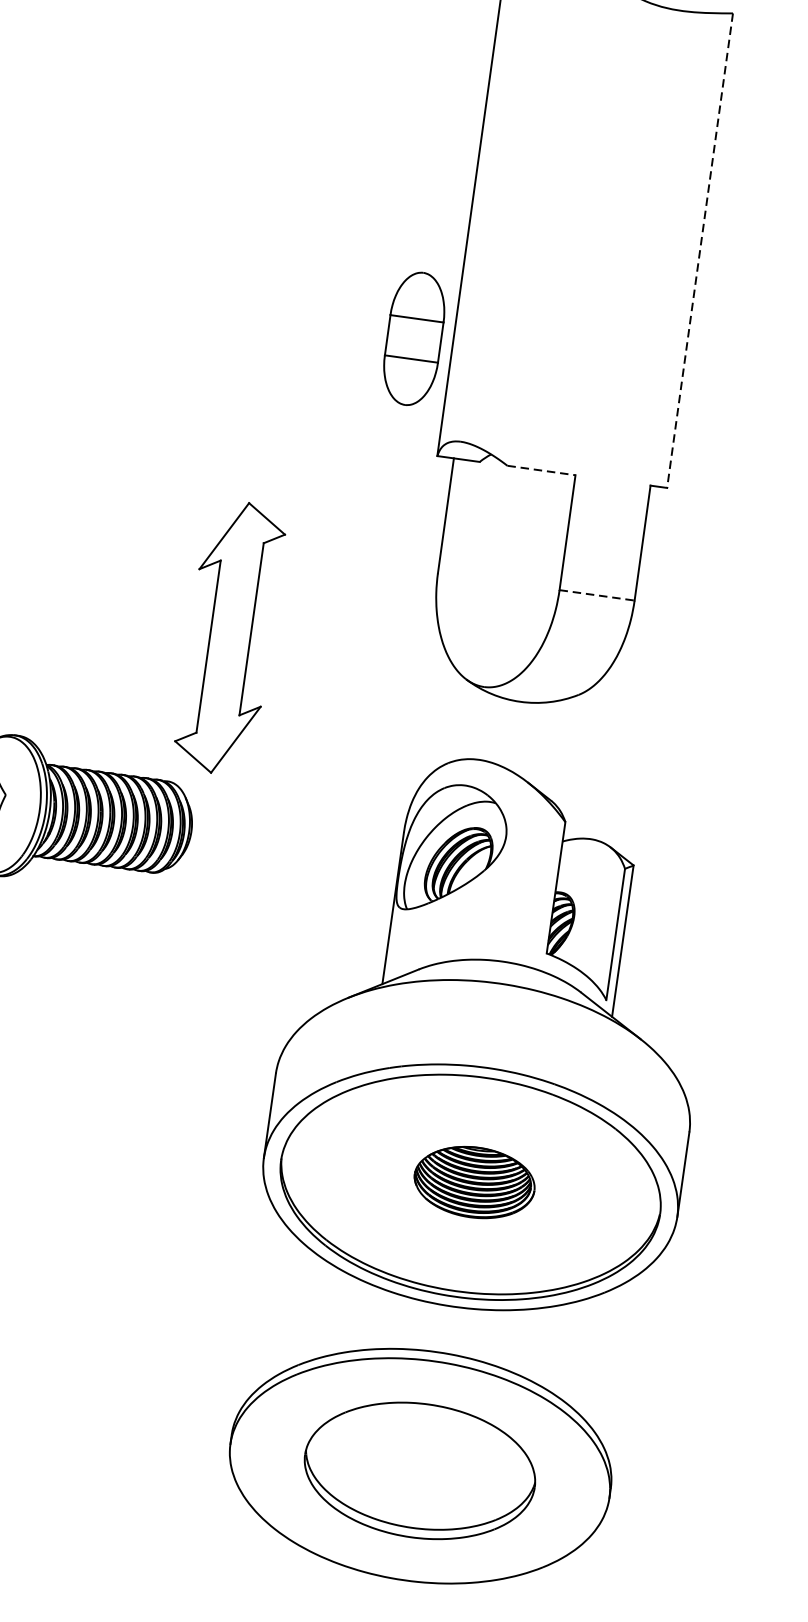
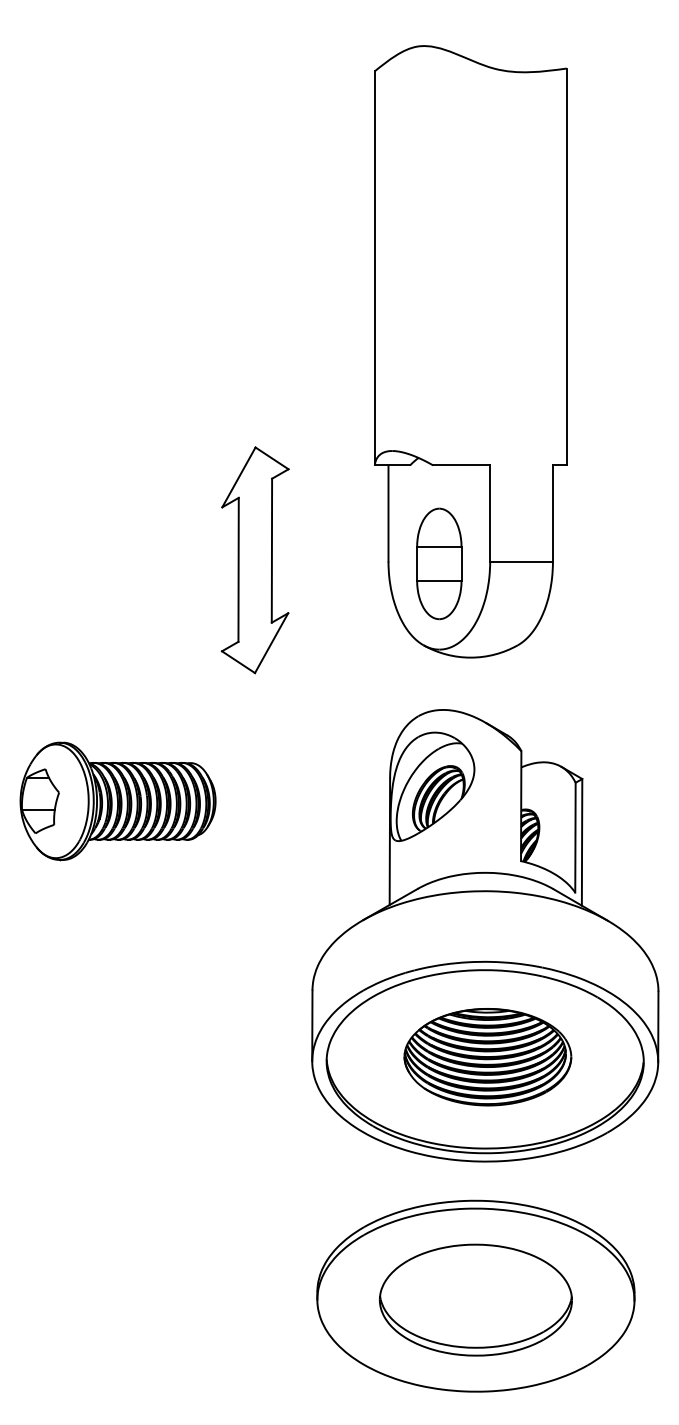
line: (699, 251) -> (566, 267), dashed -> solid
part: (414, 338) -> (439, 563), moved
line: (542, 470) -> (462, 465), dashed -> solid
line: (598, 595) -> (522, 561), dashed -> solid
part: (229, 638) -> (254, 560), moved
part: (474, 1182) -> (487, 1057), size x1.67

